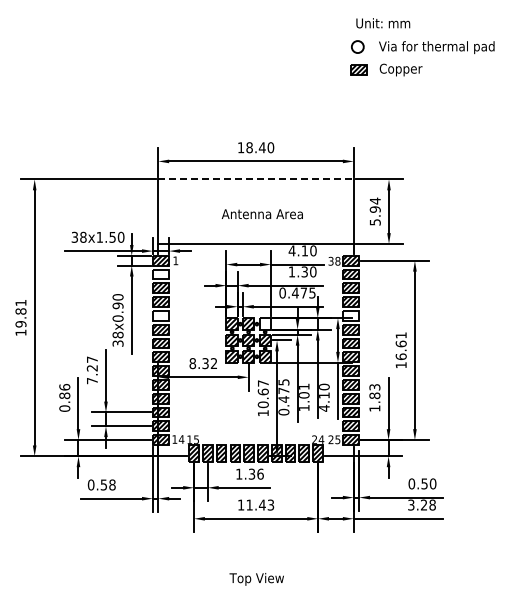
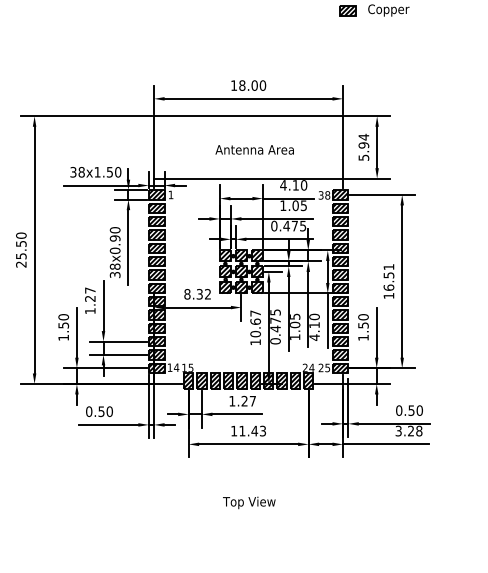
text: (261, 147) -> (253, 85), 18.40 -> 18.00
line: (256, 179) -> (249, 116), dashed -> solid
text: (308, 271) -> (299, 205), 1.30 -> 1.05
hatch: (160, 274) -> (156, 208), added
hatch: (160, 315) -> (156, 247), added
hatch: (350, 315) -> (339, 247), added
text: (20, 317) -> (20, 249), 19.81 -> 25.50
hatch: (264, 323) -> (256, 255), added
text: (400, 343) -> (388, 274), 16.61 -> 16.51
text: (92, 381) -> (90, 311), 7.27 -> 1.27
text: (304, 386) -> (295, 316), 1.01 -> 1.05
text: (374, 391) -> (363, 321), 1.83 -> 1.50
text: (64, 397) -> (63, 327), 0.86 -> 1.50
text: (255, 473) -> (248, 400), 1.36 -> 1.27
text: (112, 485) -> (109, 412), 0.58 -> 0.50

